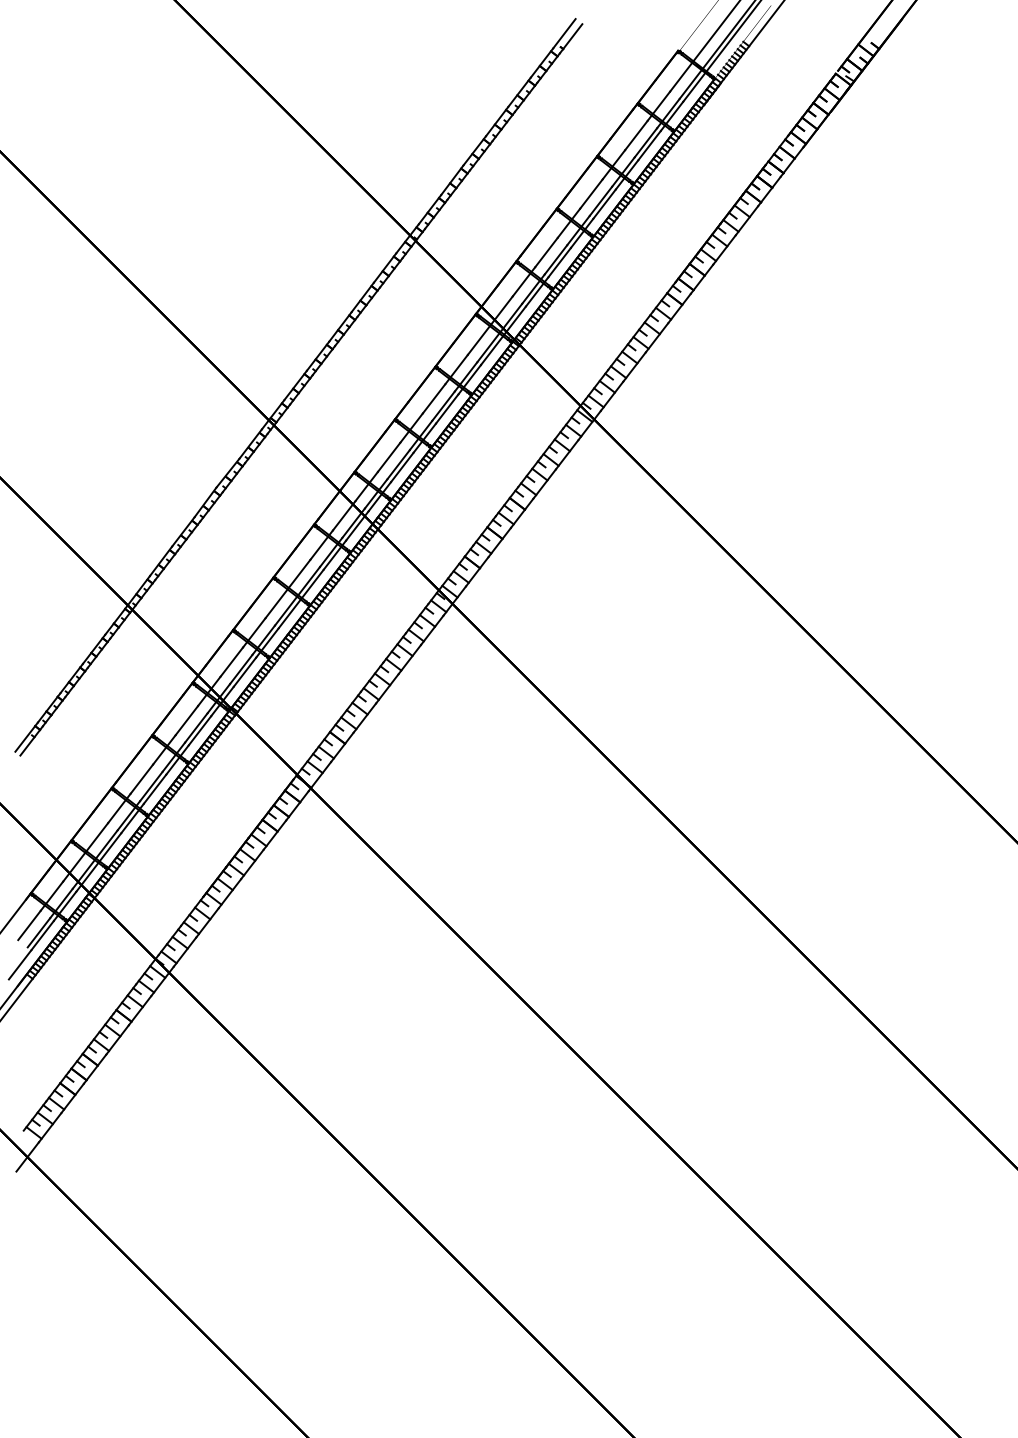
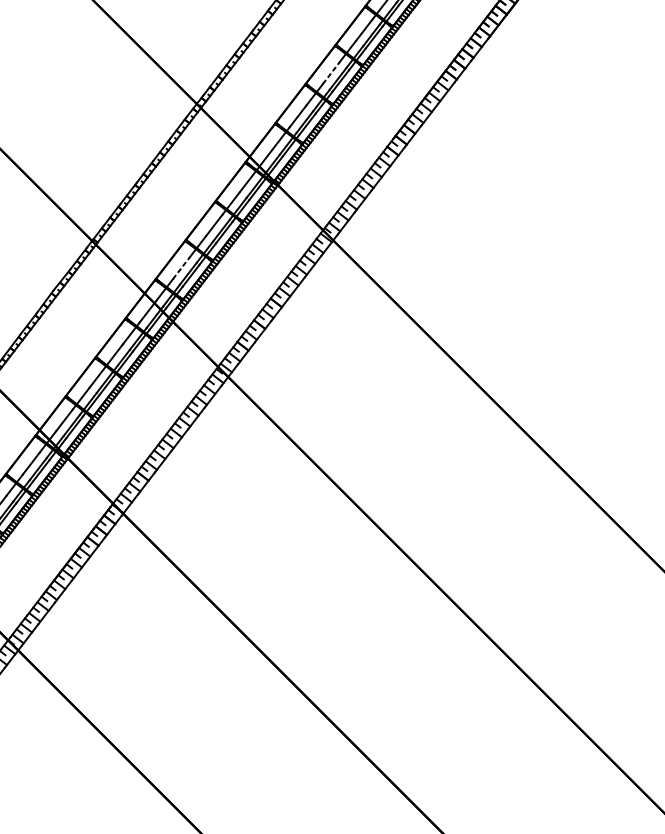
line: (591, 193) -> (331, 72), solid -> dashed
line: (389, 456) -> (181, 267), solid -> dashed

